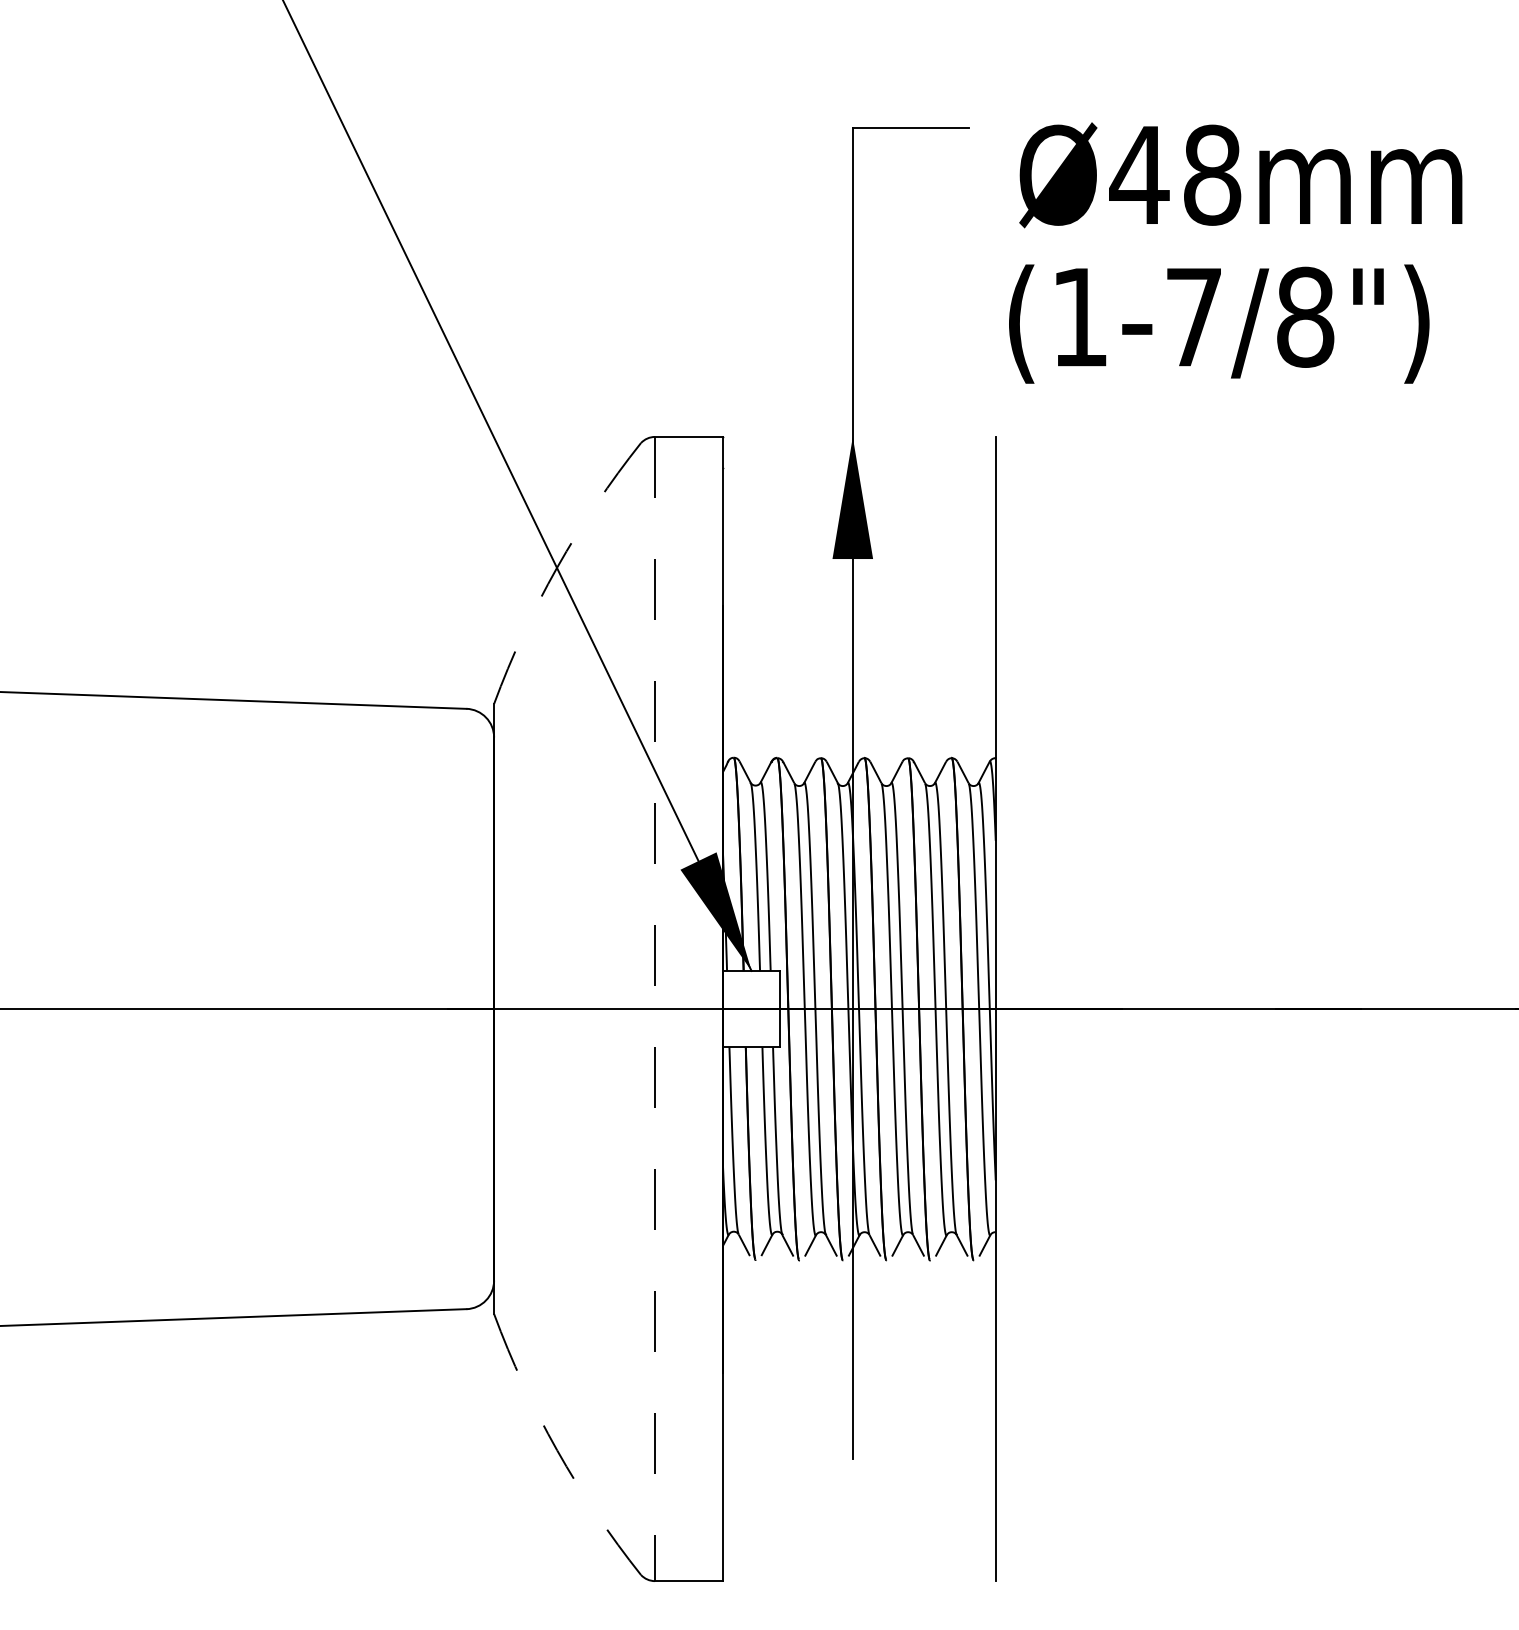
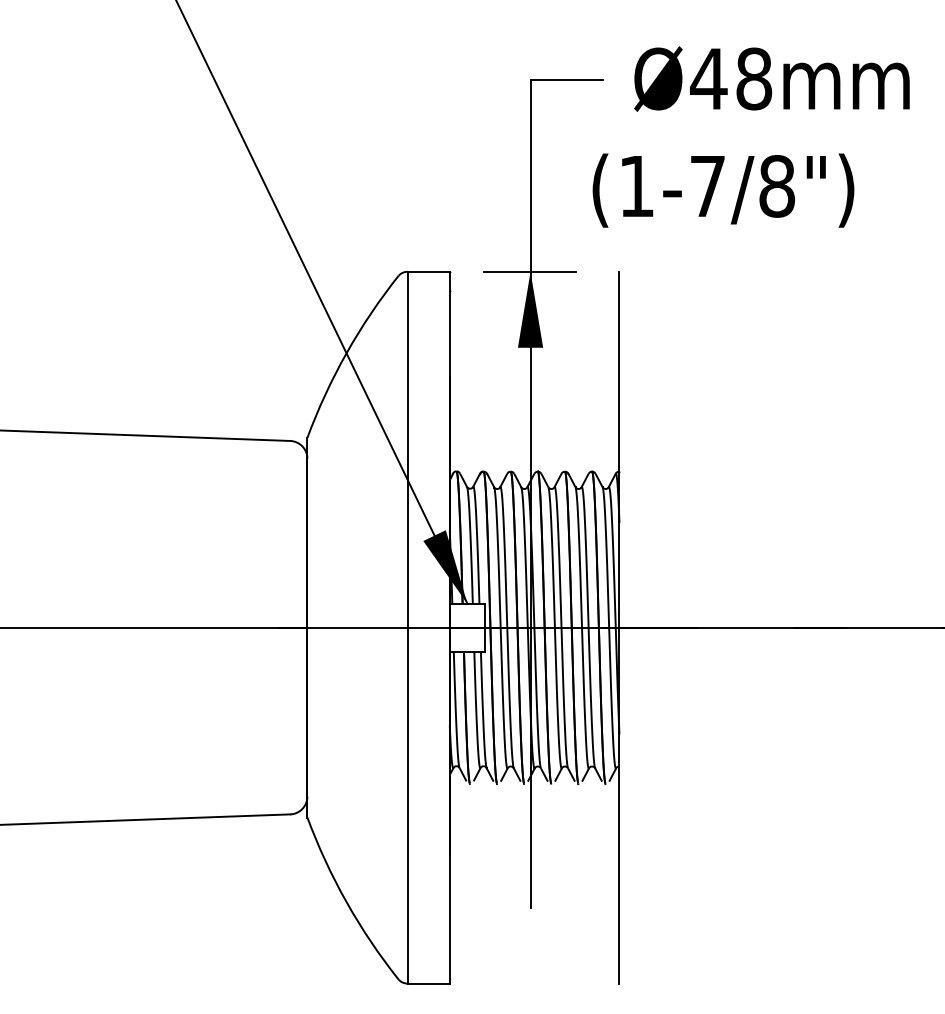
text: (1240, 174) -> (771, 78), moved
text: (1219, 323) -> (723, 190), moved
line: (852, 436) -> (530, 271), added
arc: (556, 568) -> (346, 353), dashed -> solid
line: (655, 1008) -> (407, 627), dashed -> solid
arc: (556, 1450) -> (346, 902), dashed -> solid

